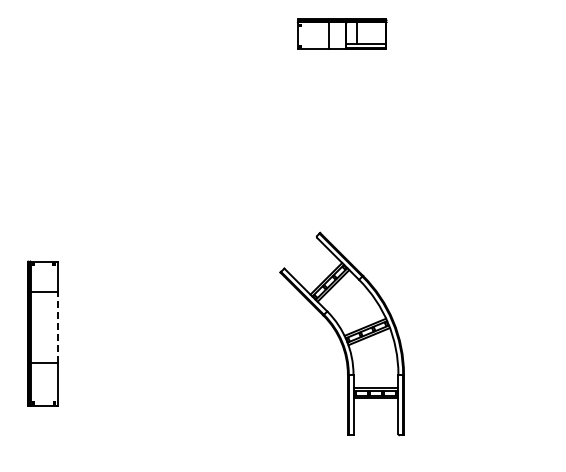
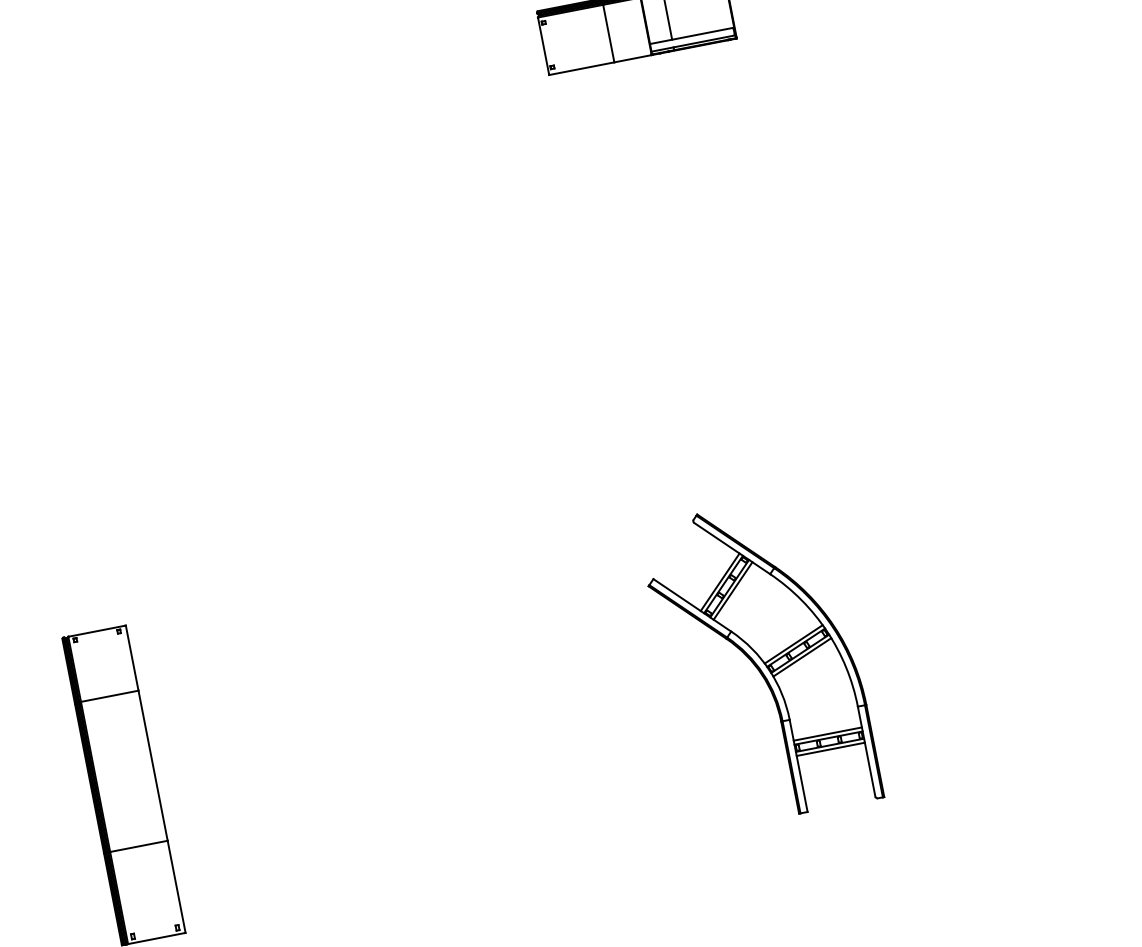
line: (57, 327) -> (152, 765), dashed -> solid
part: (341, 333) -> (758, 660), size x0.71

